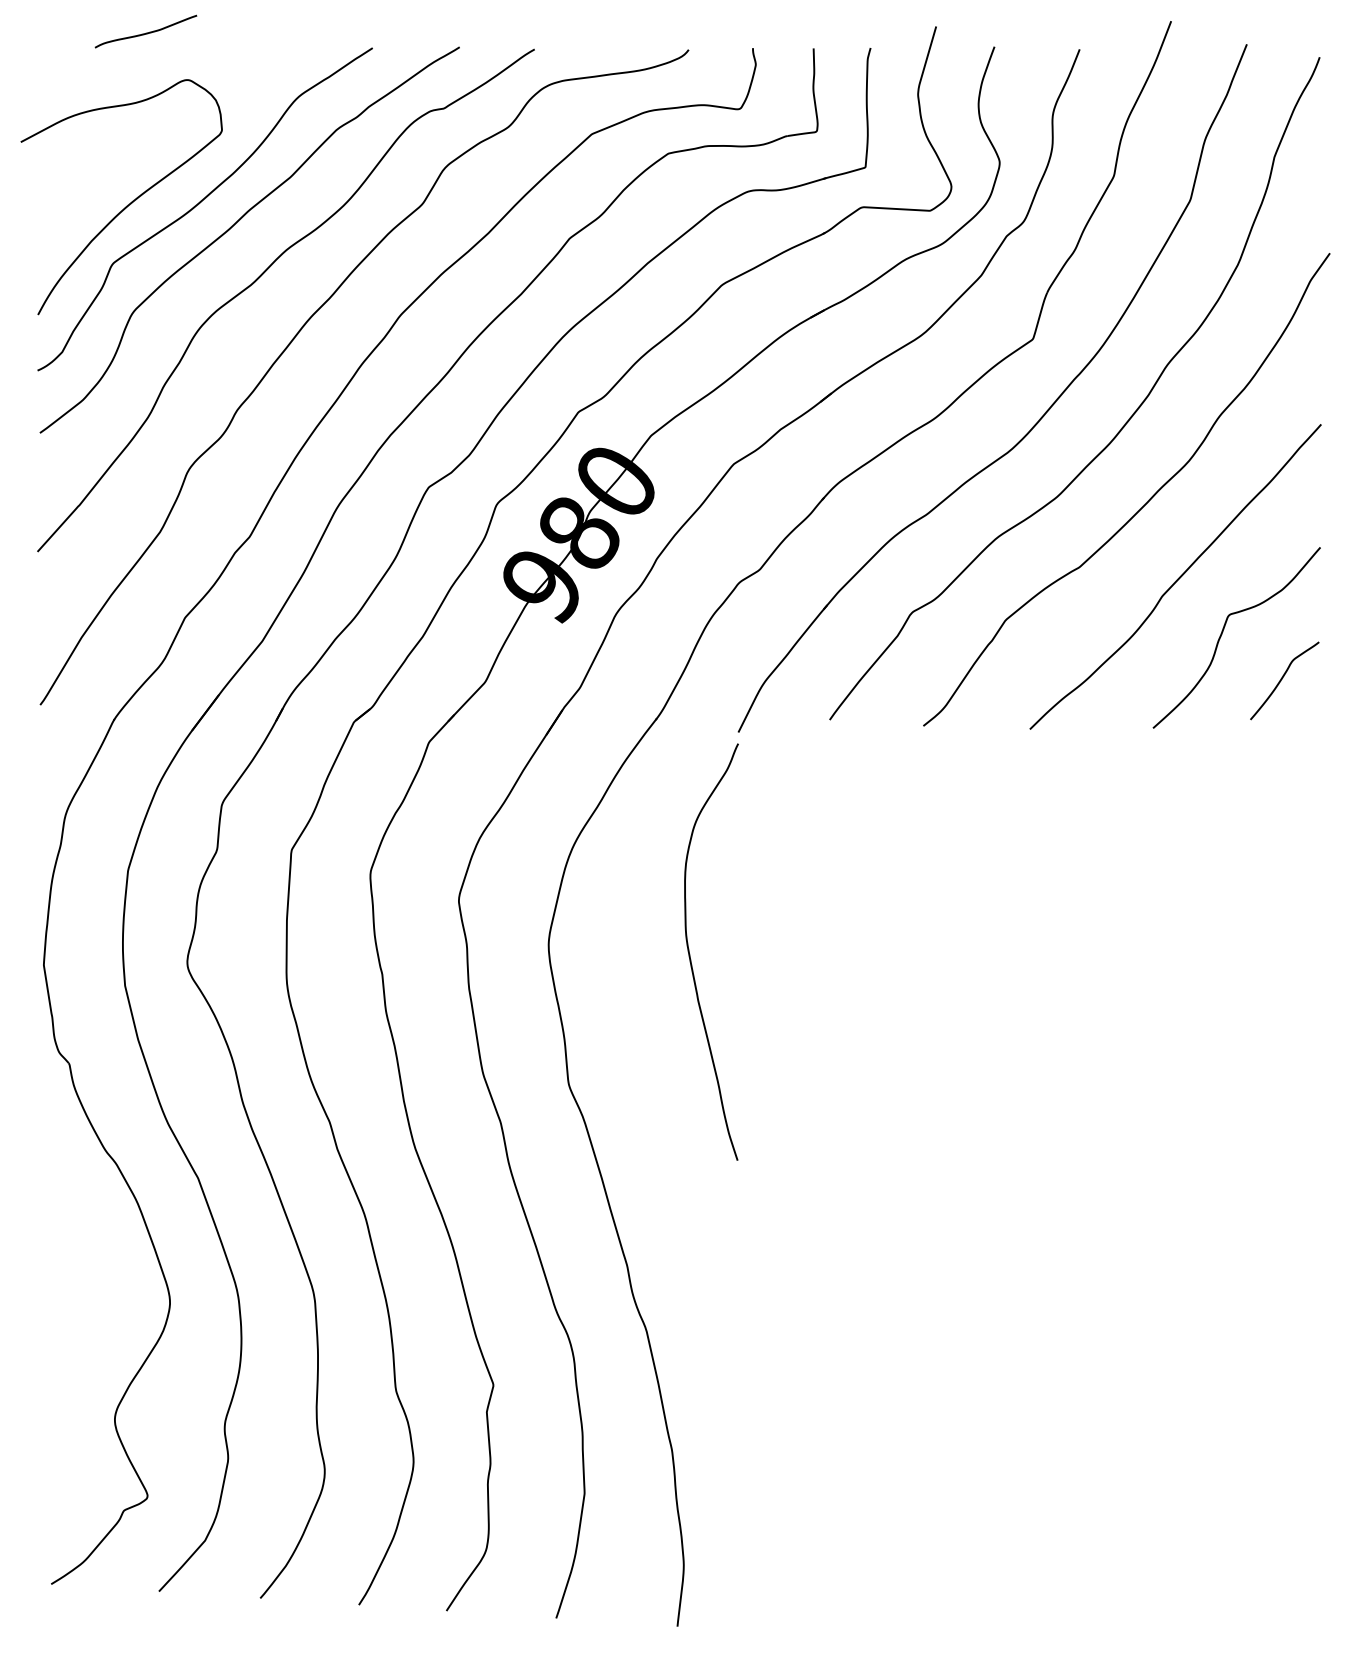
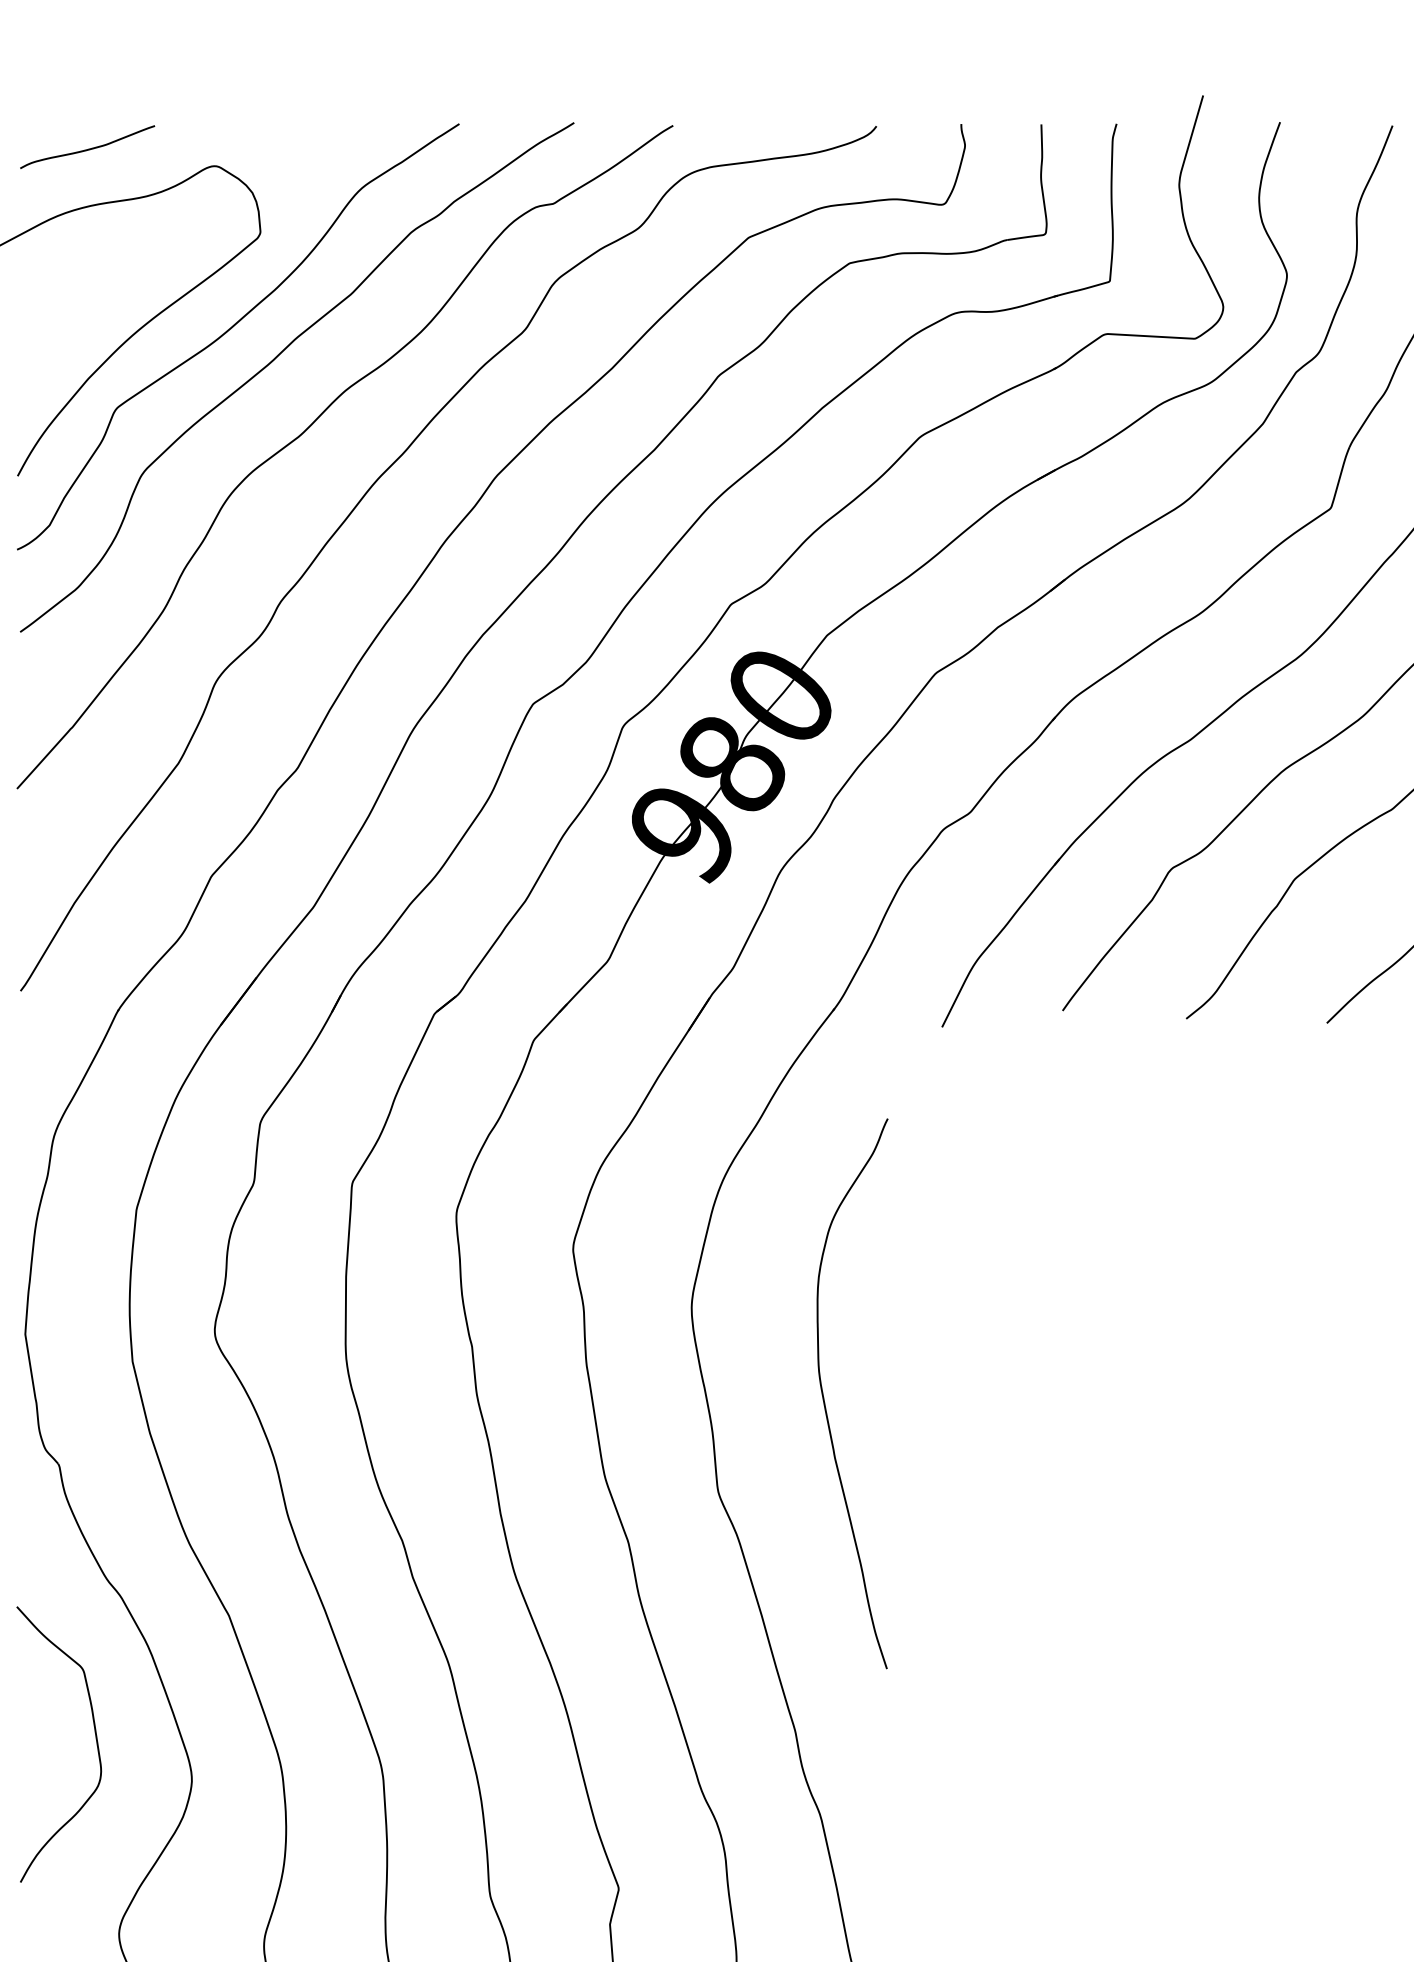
curve: (146, 32) -> (88, 148), moved
curve: (690, 954) -> (824, 1396), moved
curve: (96, 1270) -> (94, 1737), added

